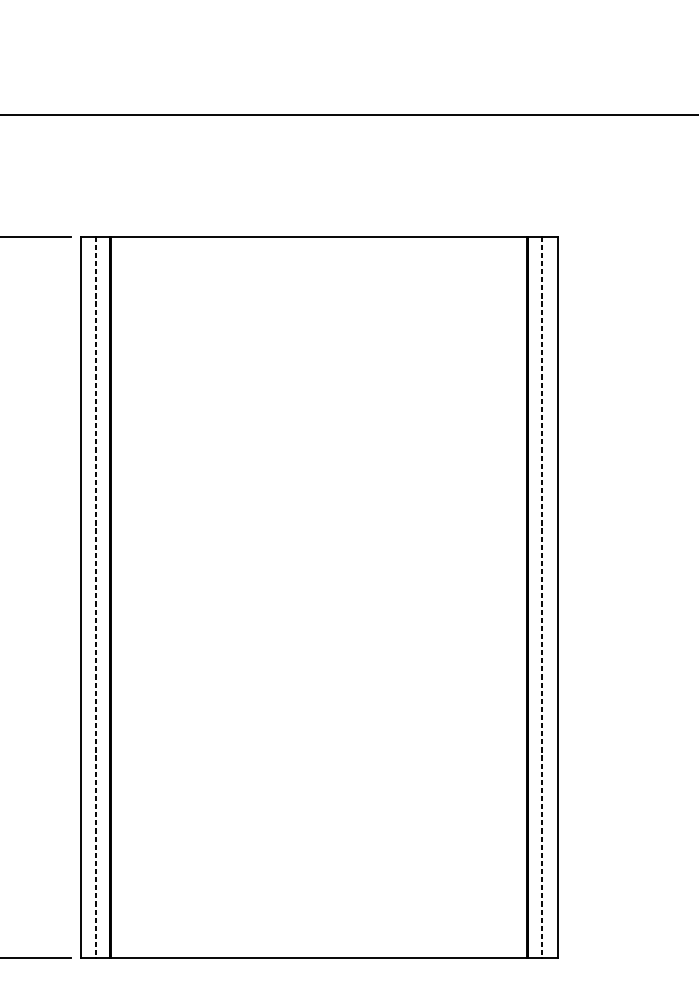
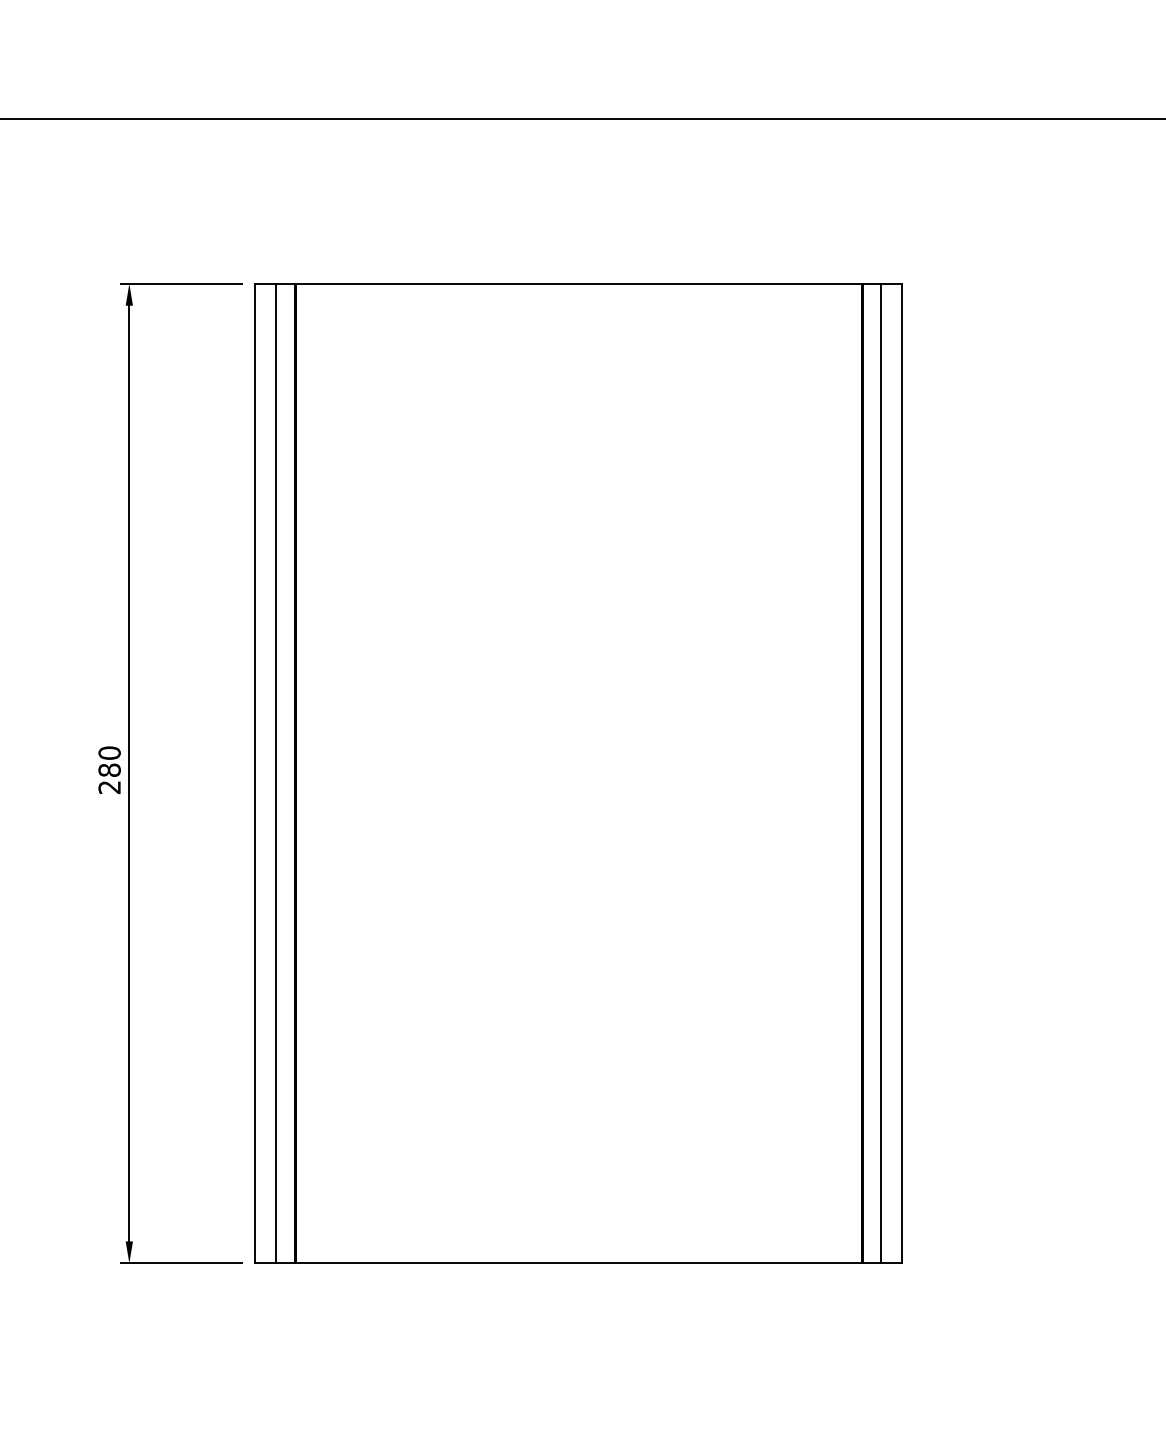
line: (96, 597) -> (276, 773), dashed -> solid
line: (542, 597) -> (881, 773), dashed -> solid

